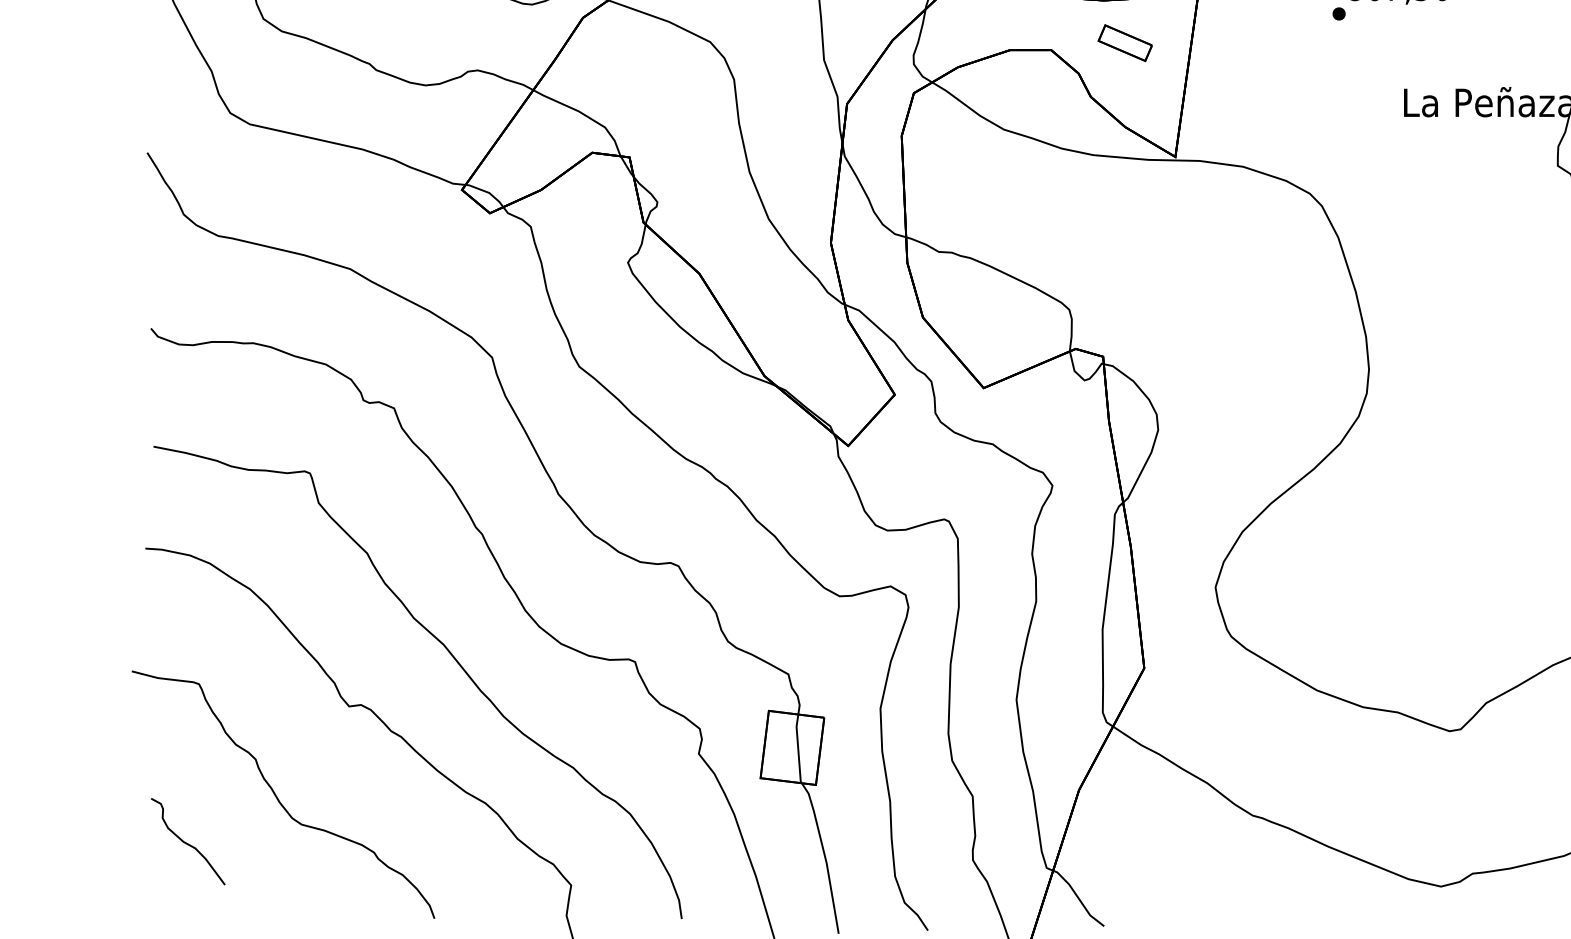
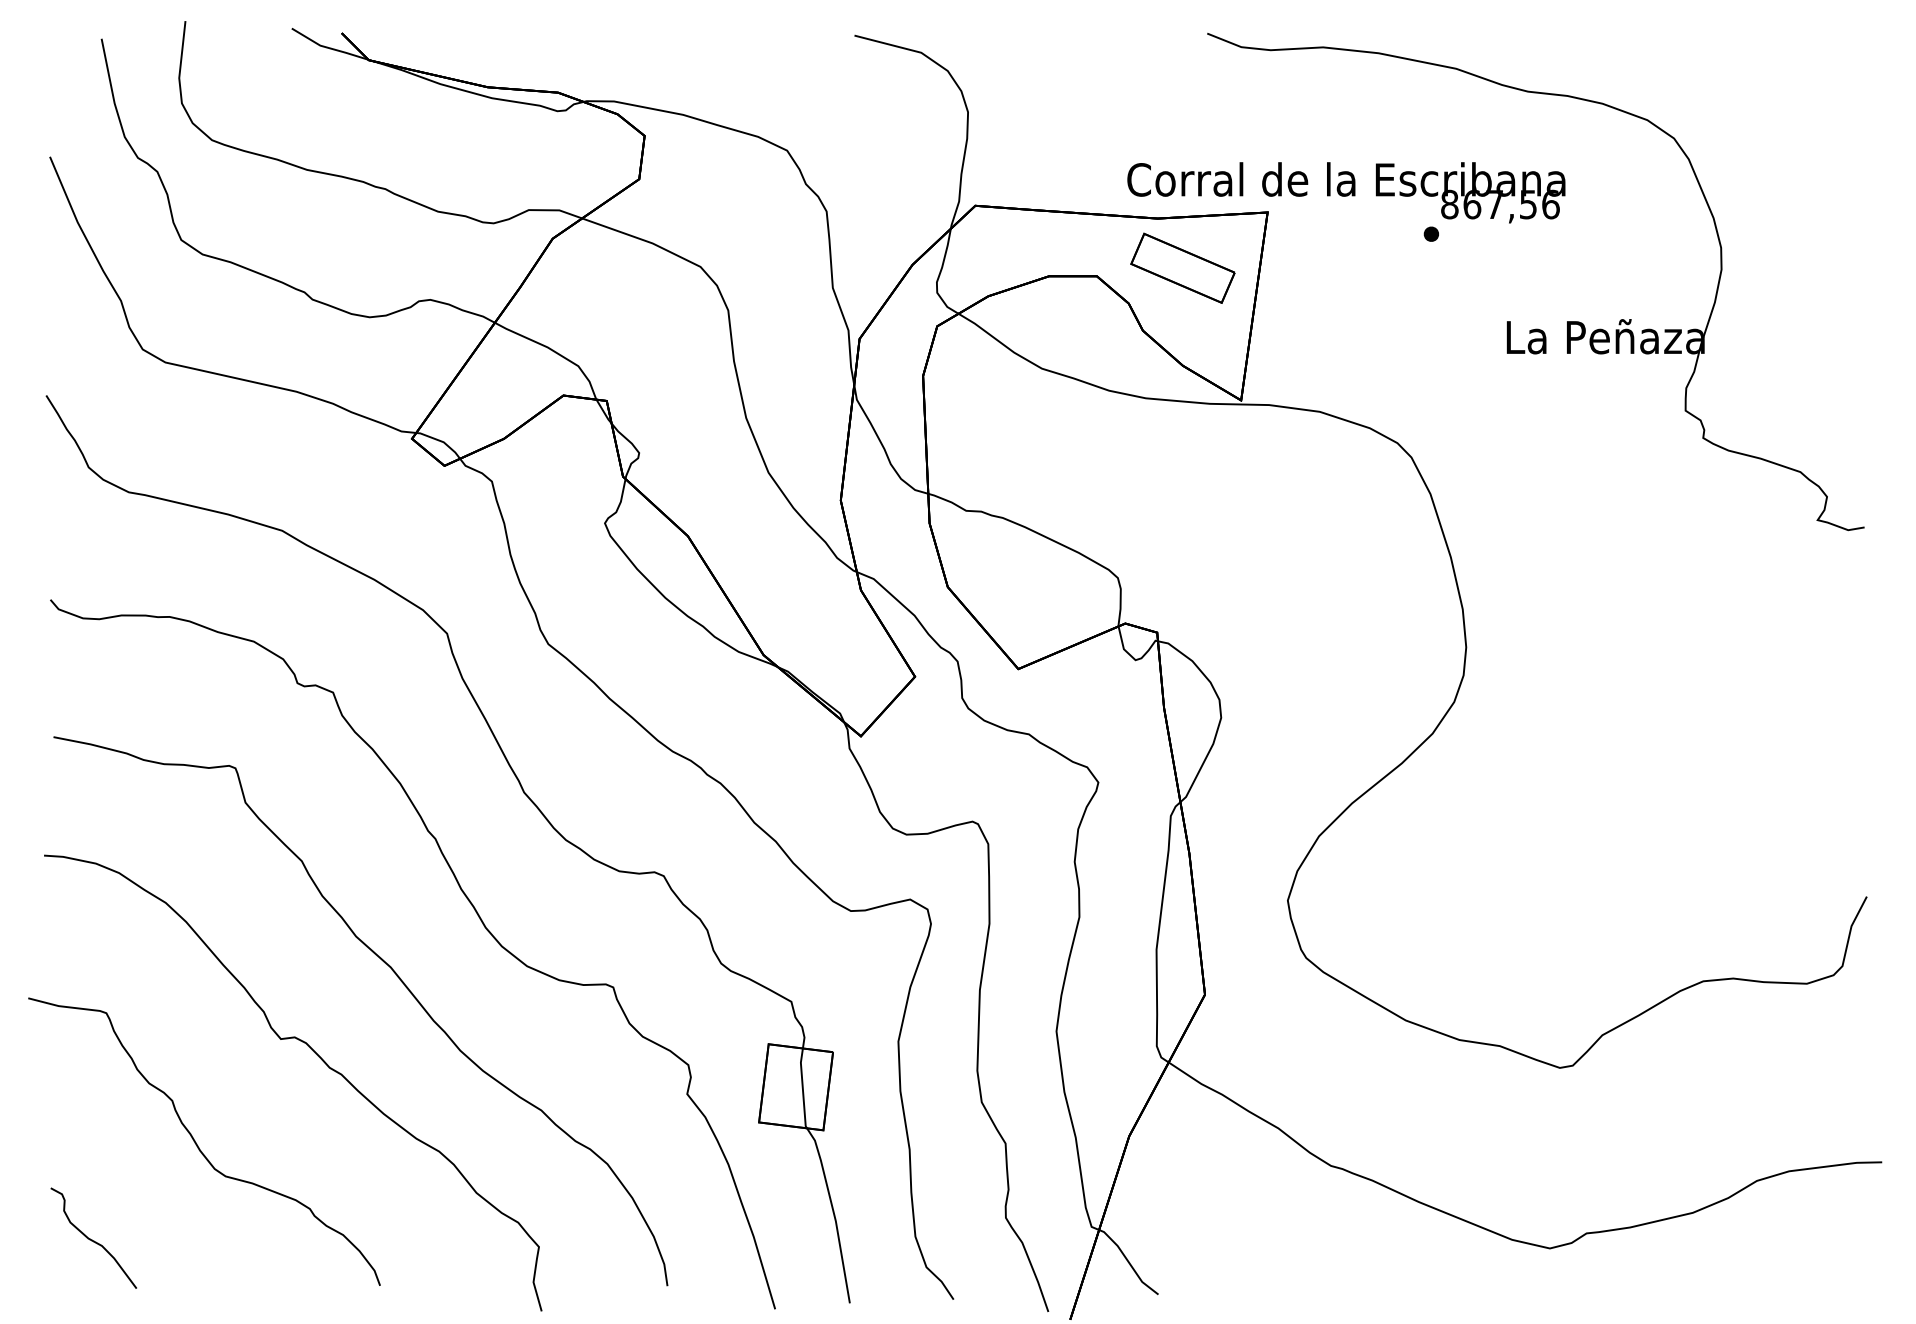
part: (1124, 42) -> (1182, 267), size x1.67
part: (187, 841) -> (93, 1237), moved

